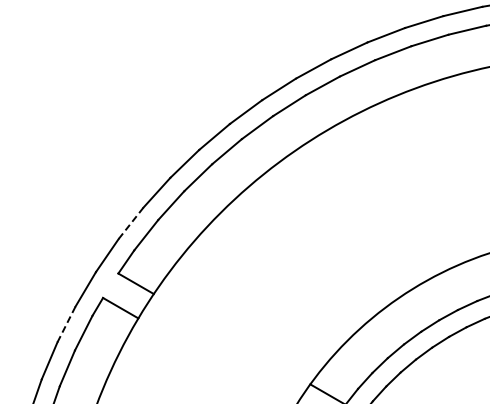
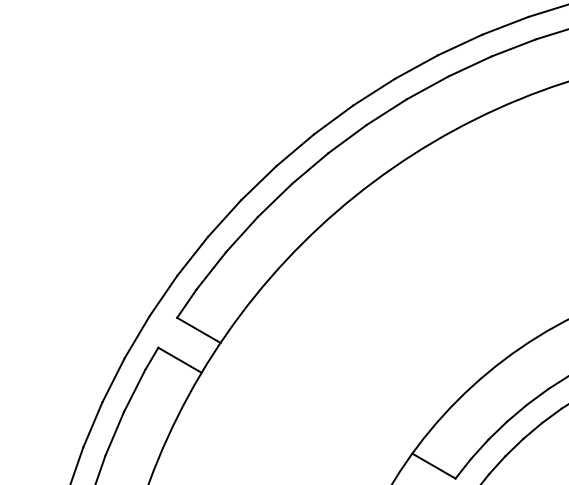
line: (131, 222) -> (193, 255), dashed -> solid
line: (66, 324) -> (113, 380), dashed -> solid

